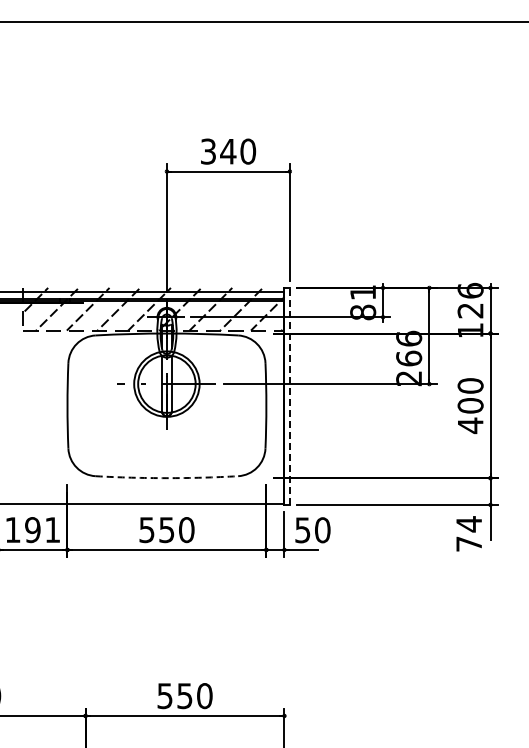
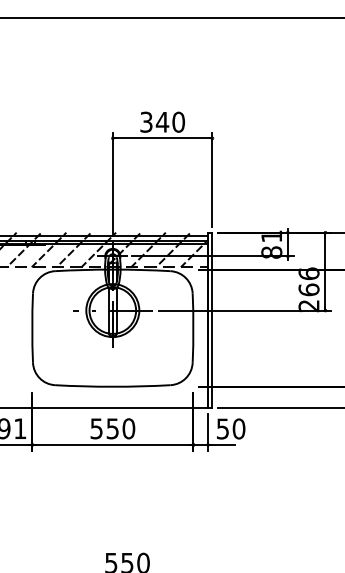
line: (289, 395) -> (212, 319), dashed -> solid
arc: (166, 478) -> (112, 387), dashed -> solid

